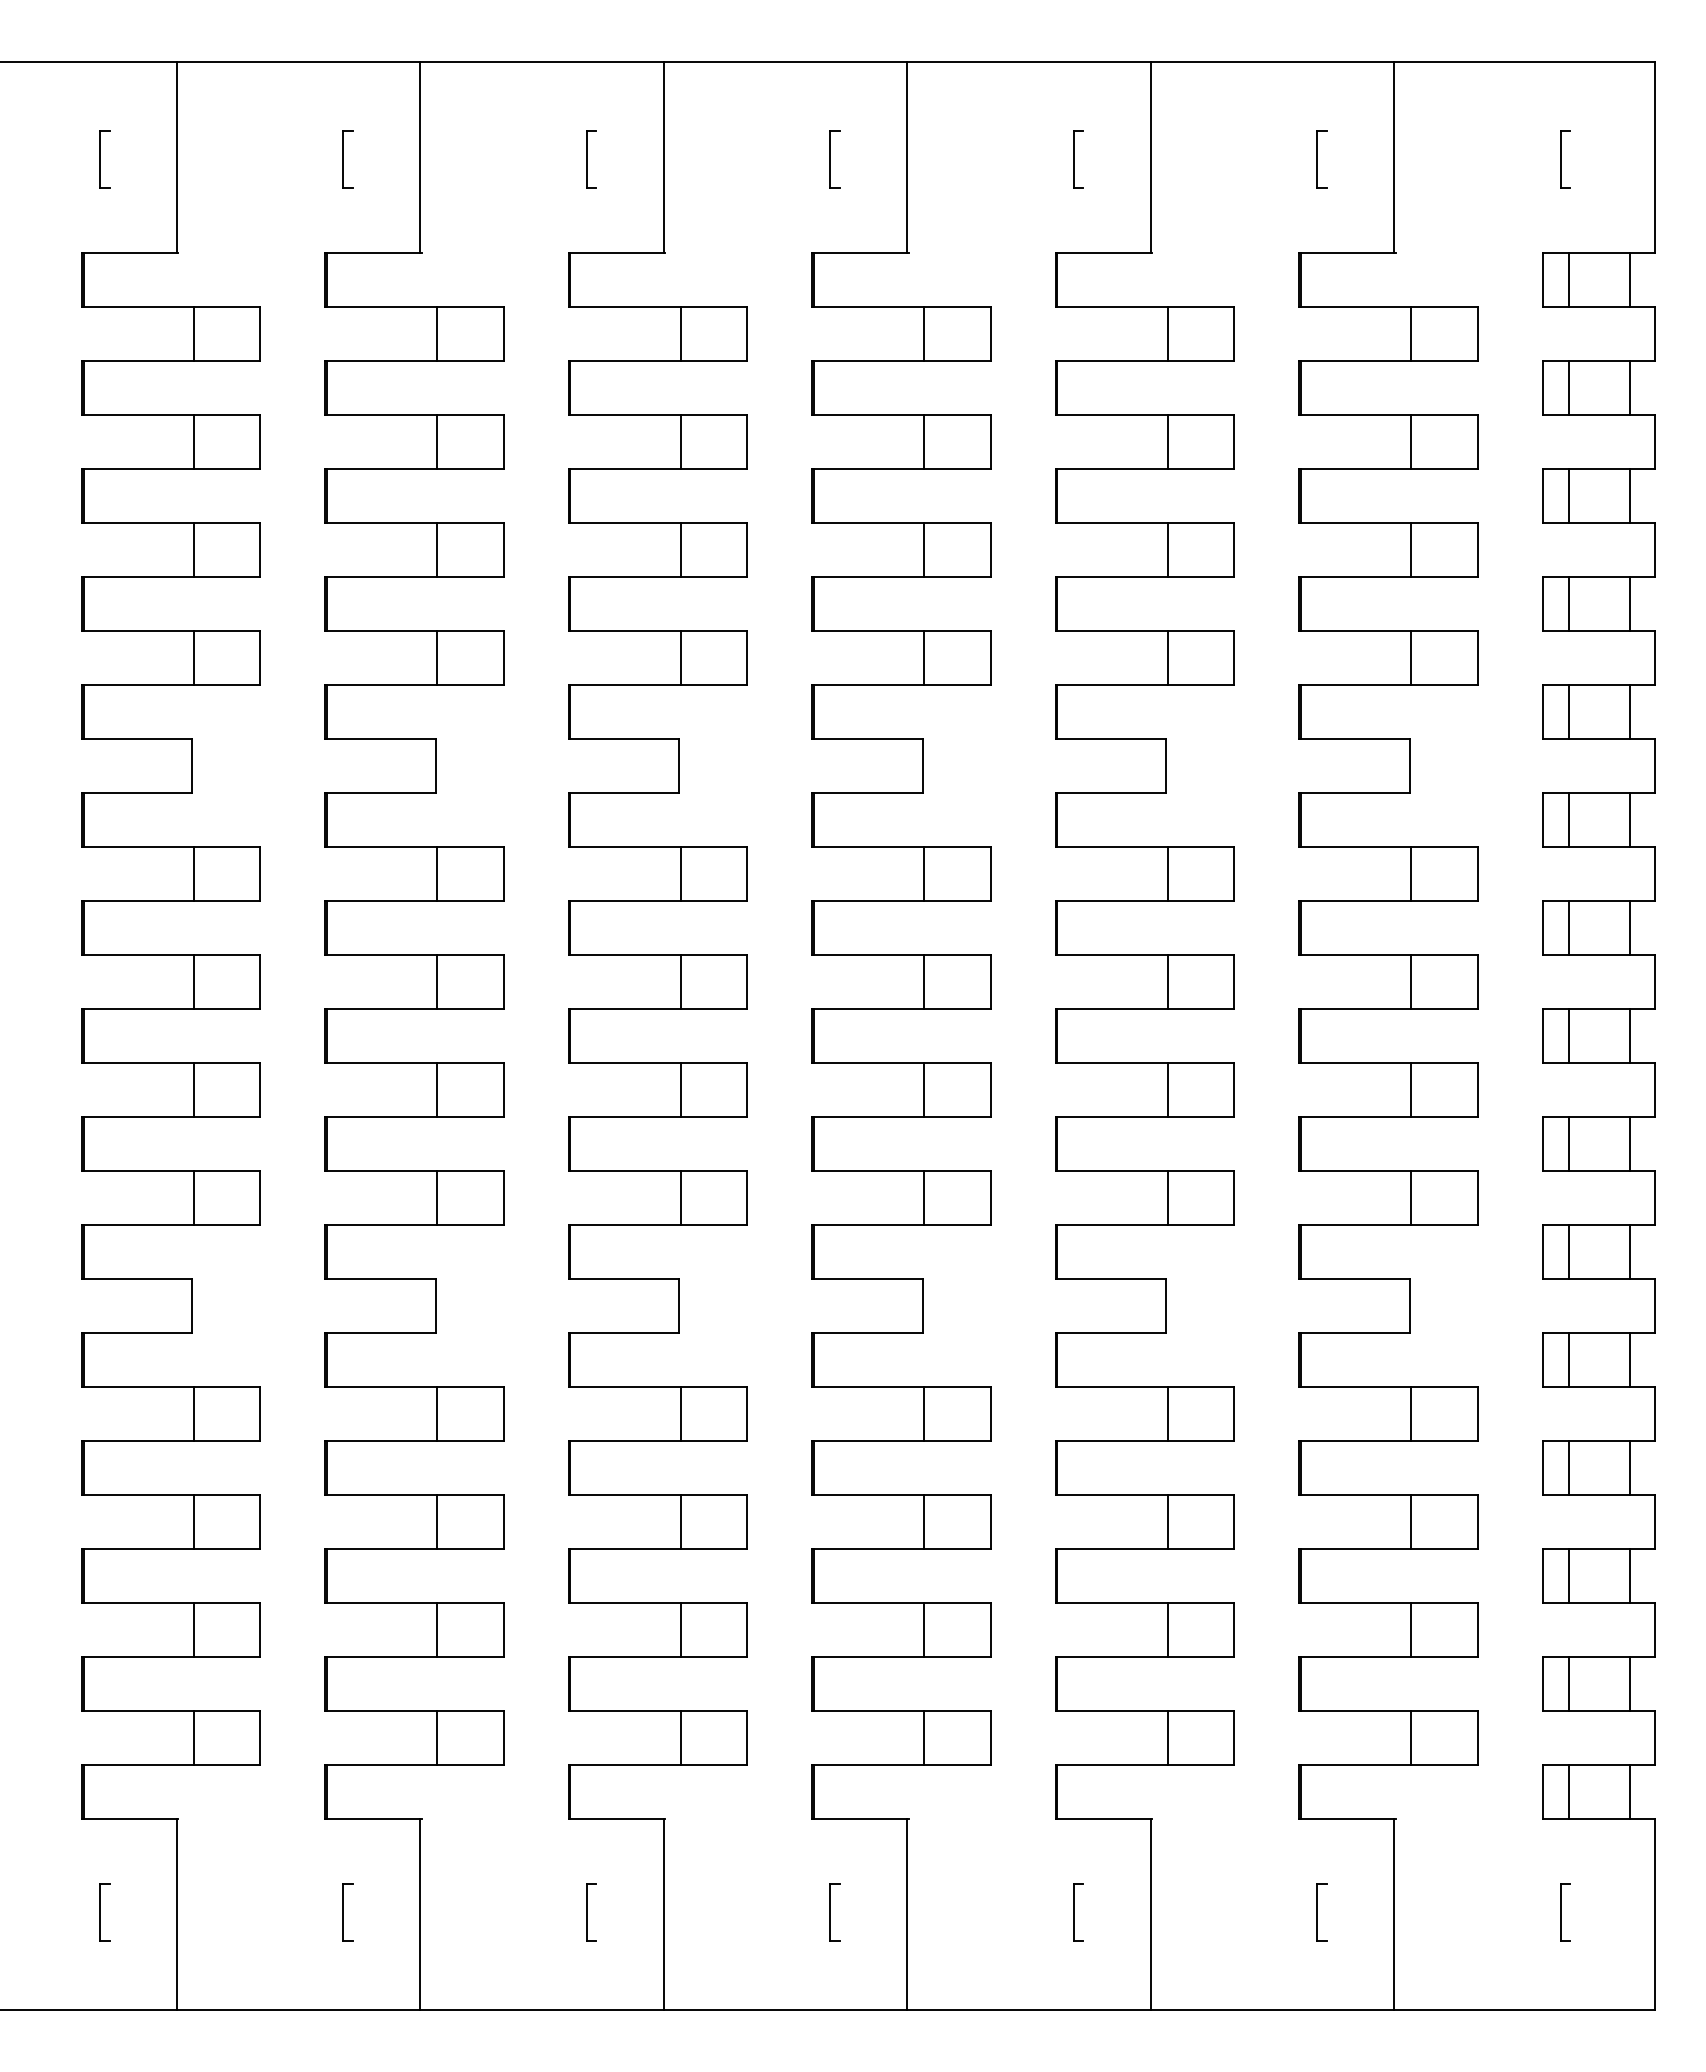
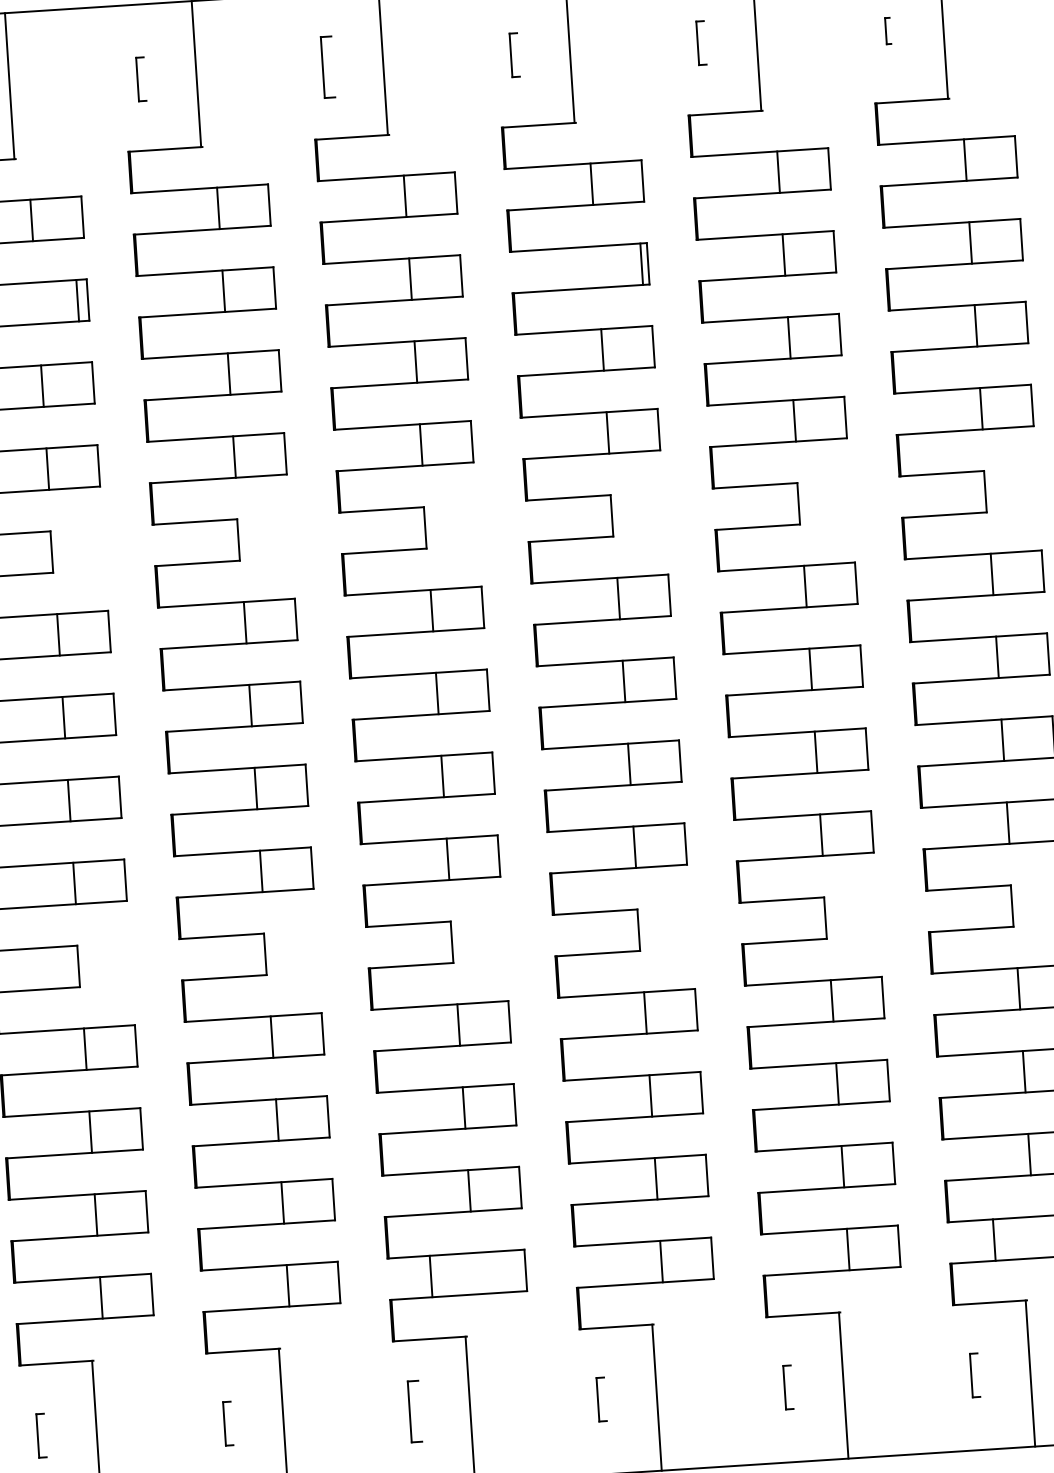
part: (591, 159) -> (327, 67), size x1.4
part: (1321, 159) -> (887, 31), size x0.6
line: (193, 441) -> (77, 300), moved
line: (924, 441) -> (641, 264), moved
line: (680, 1738) -> (430, 1276), moved
line: (1411, 1738) -> (994, 1240), moved
part: (591, 1912) -> (414, 1411), size x1.4

